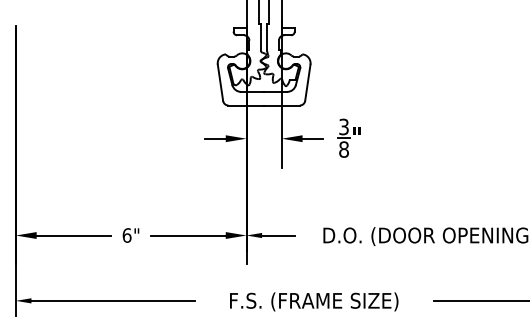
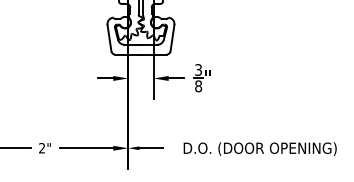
text: (126, 235) -> (41, 148), 6" -> 2"

